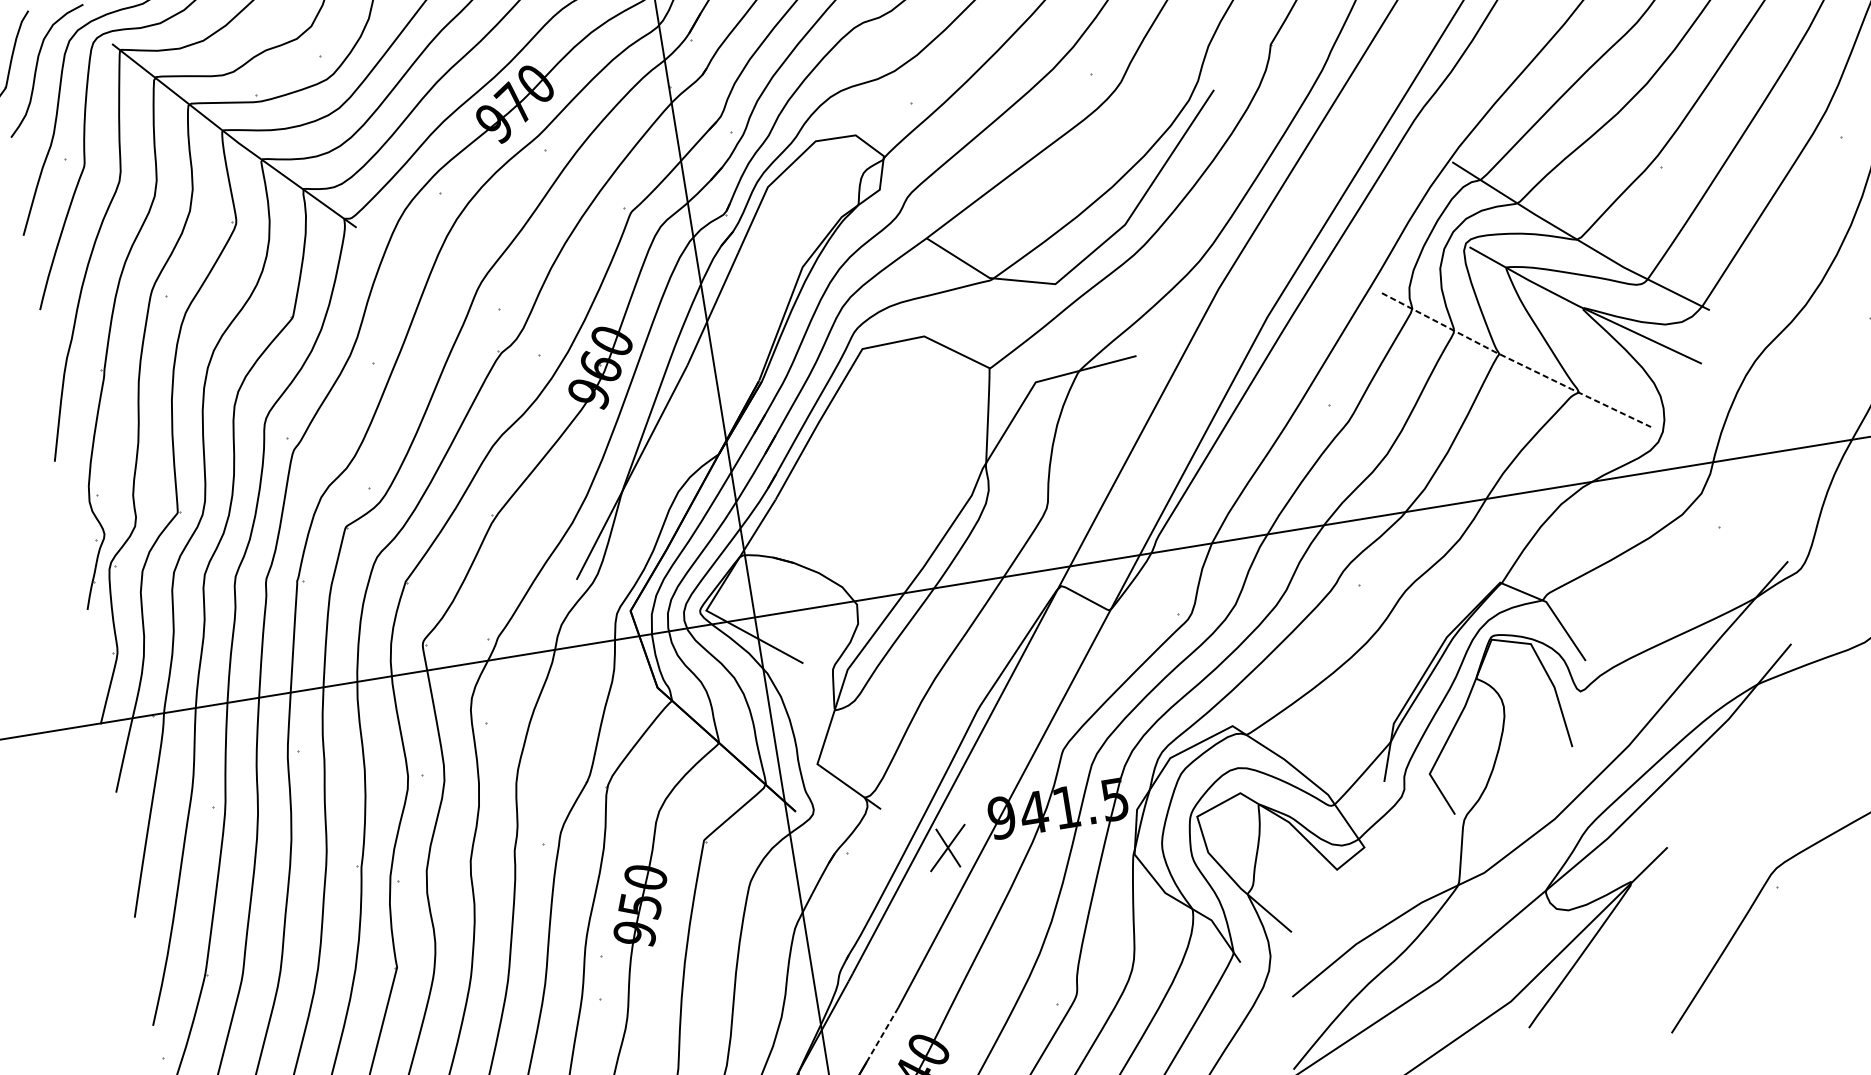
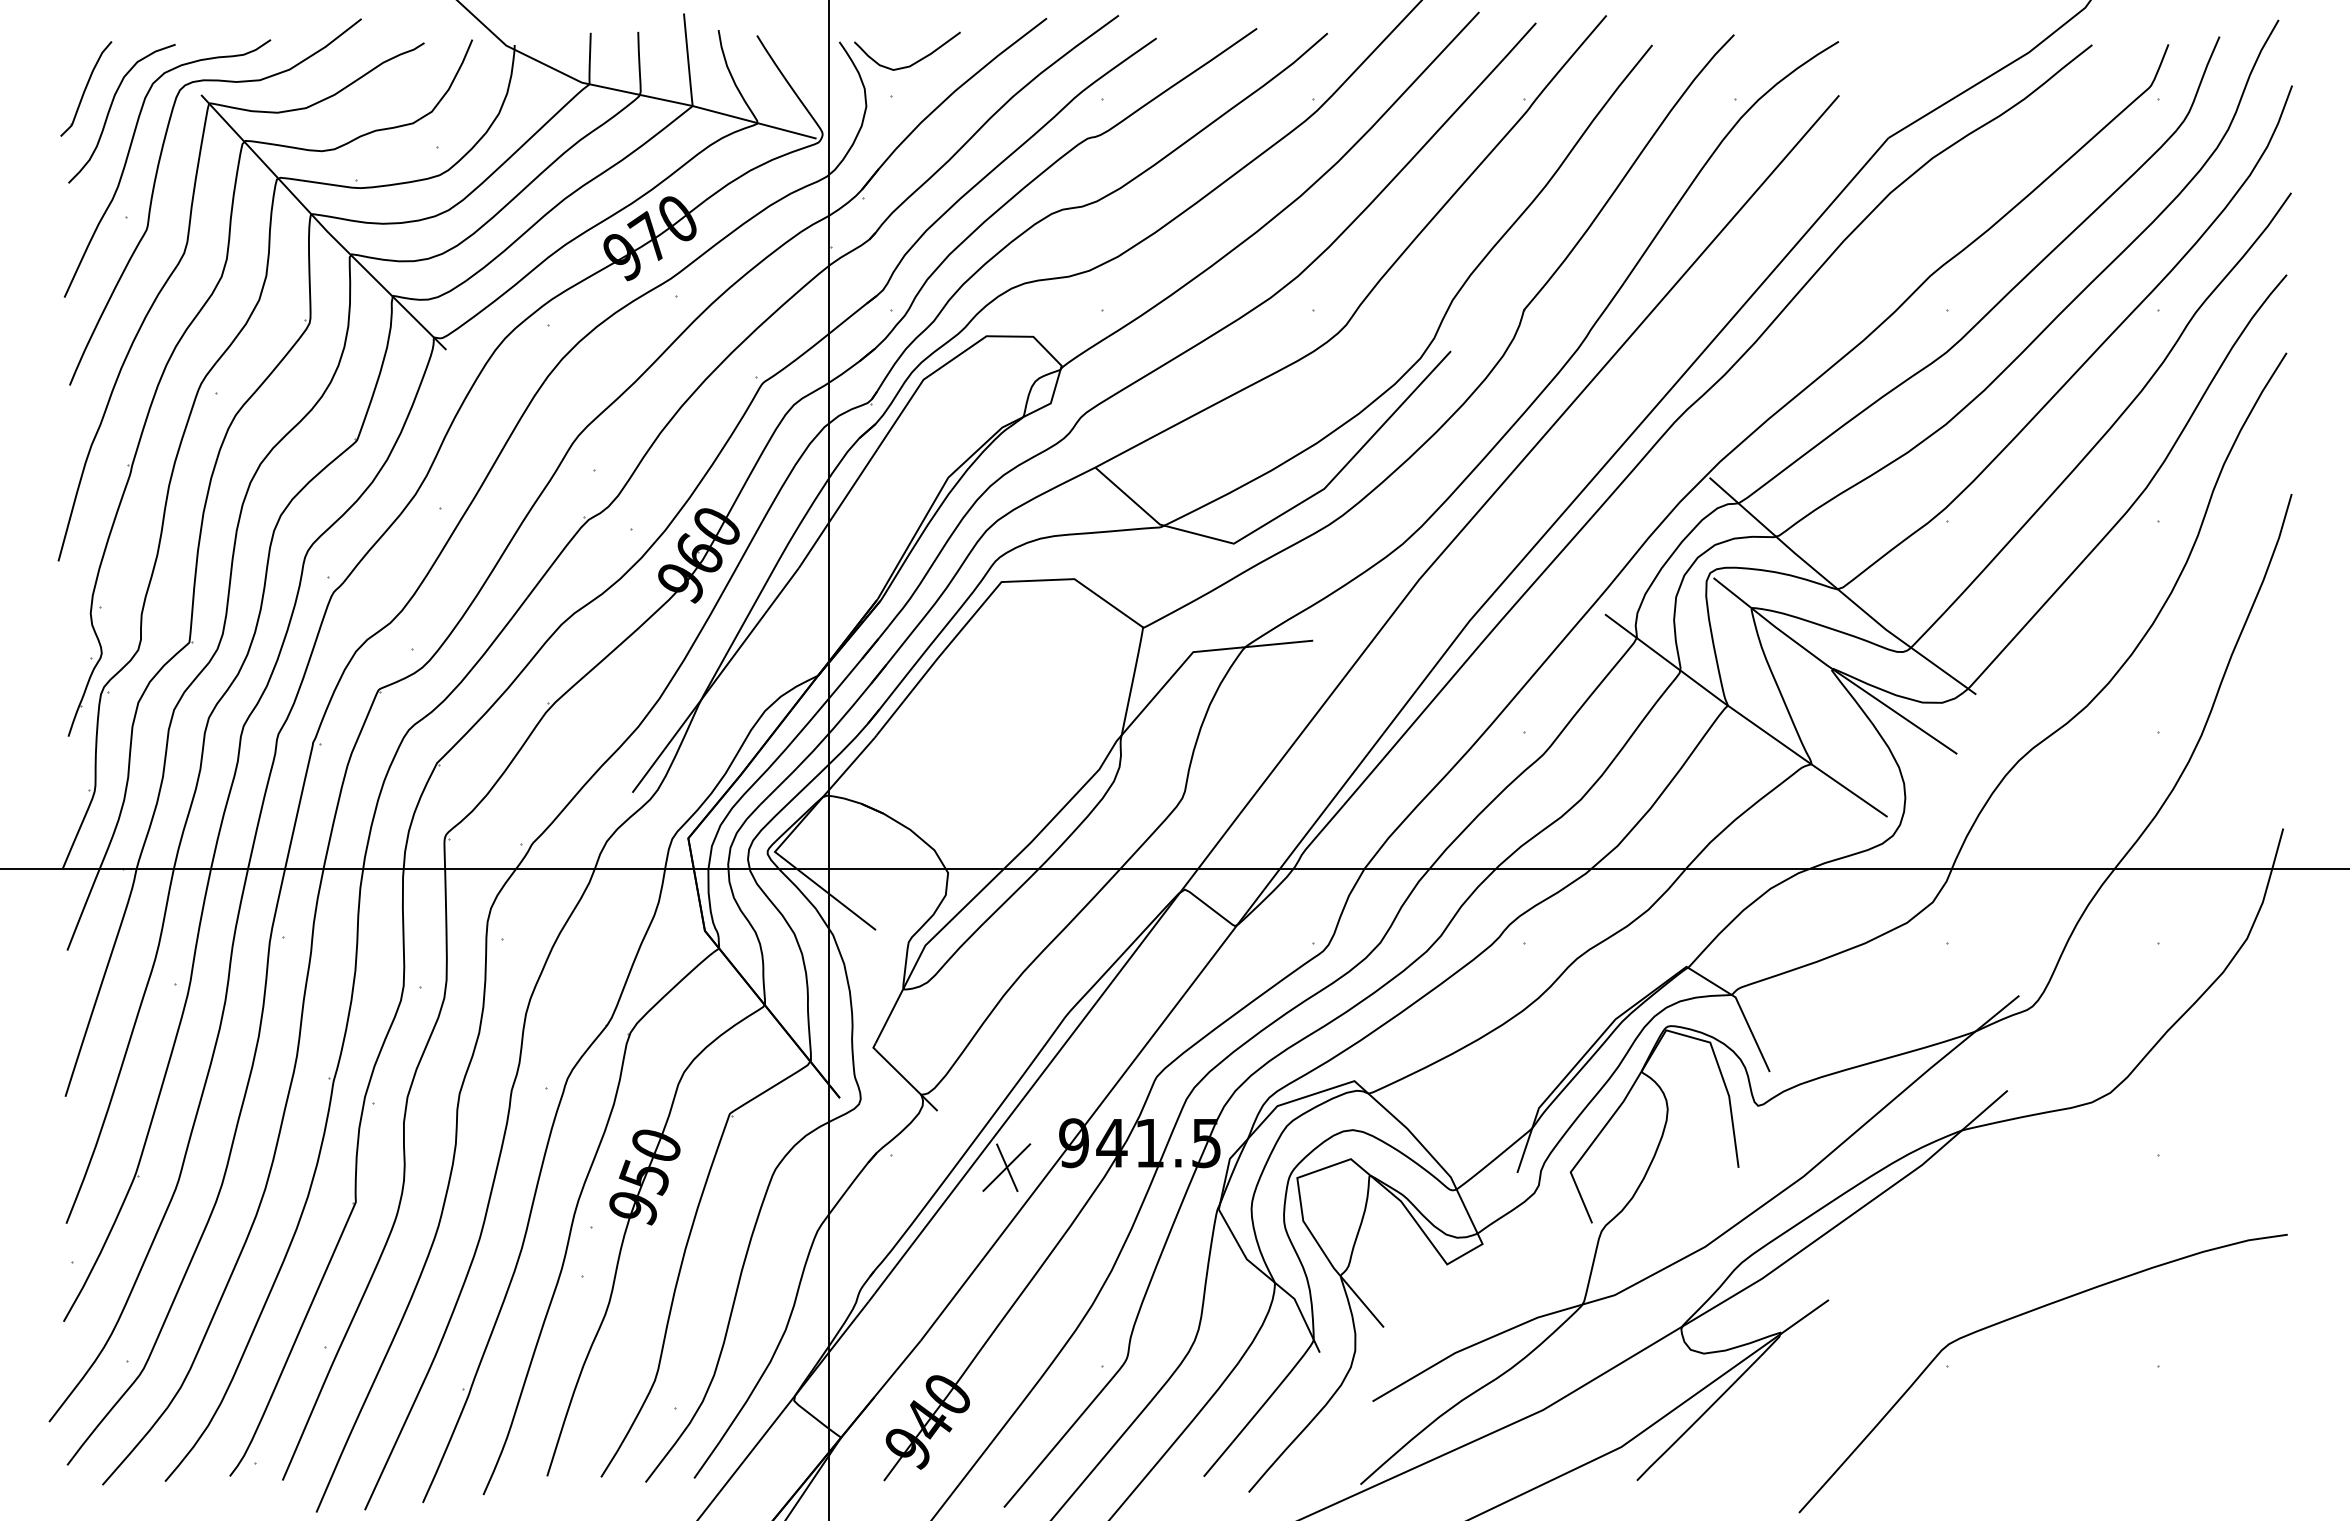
line: (1516, 361) -> (1745, 717), dashed -> solid
line: (882, 1035) -> (897, 1369), dashed -> solid

